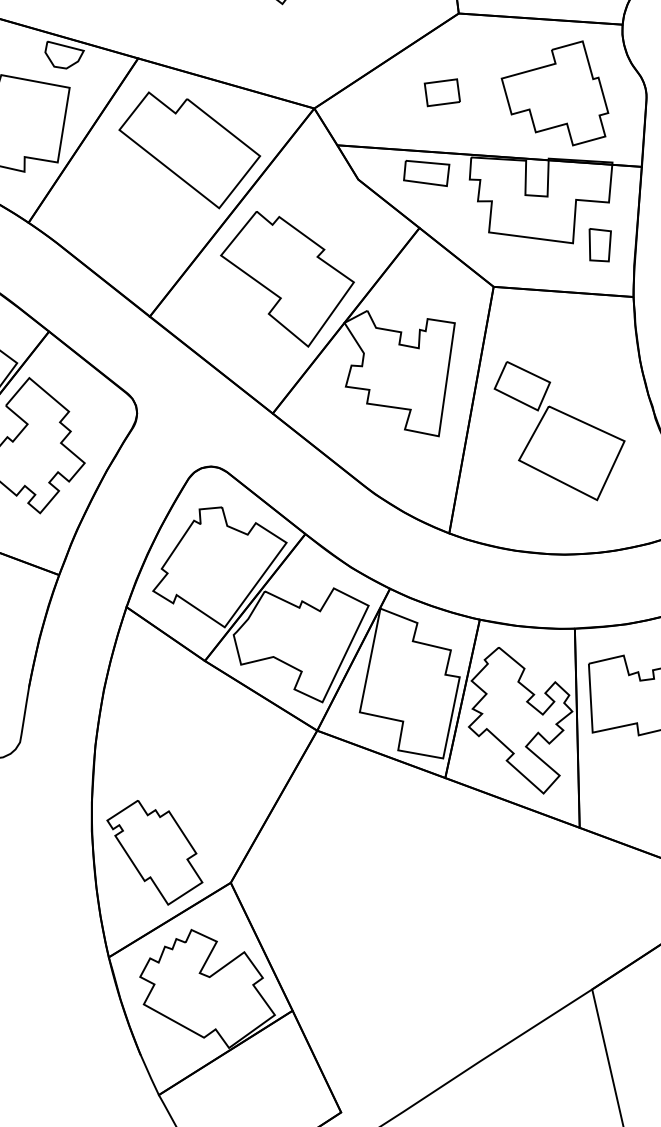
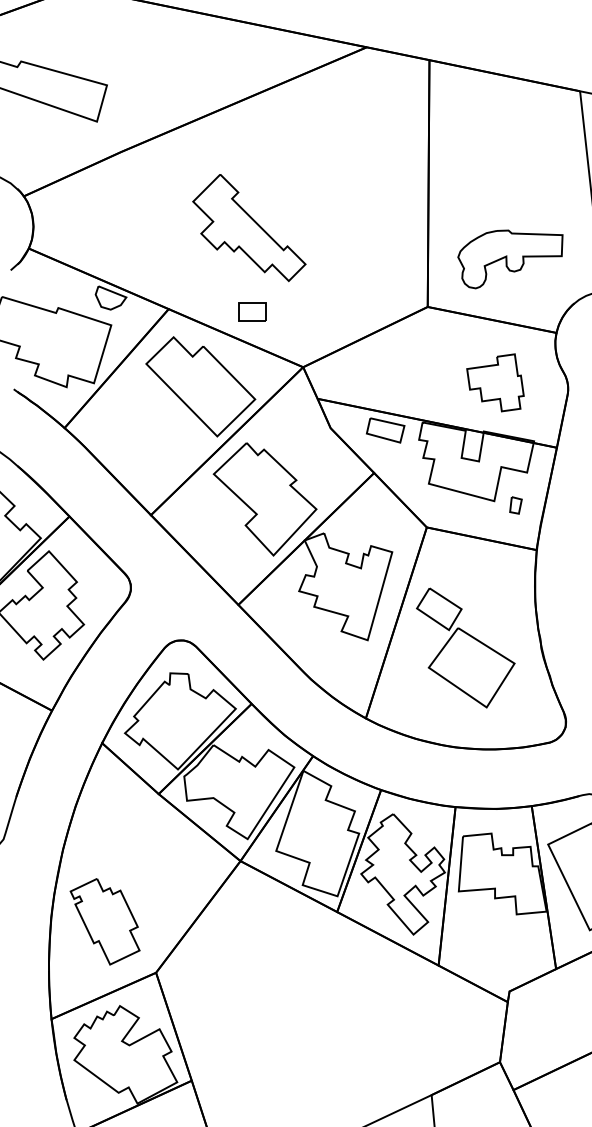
part: (442, 91) -> (252, 311), moved
part: (555, 96) -> (495, 382), size x0.7
part: (599, 245) -> (515, 505), size x0.6
part: (154, 852) -> (104, 921), moved

